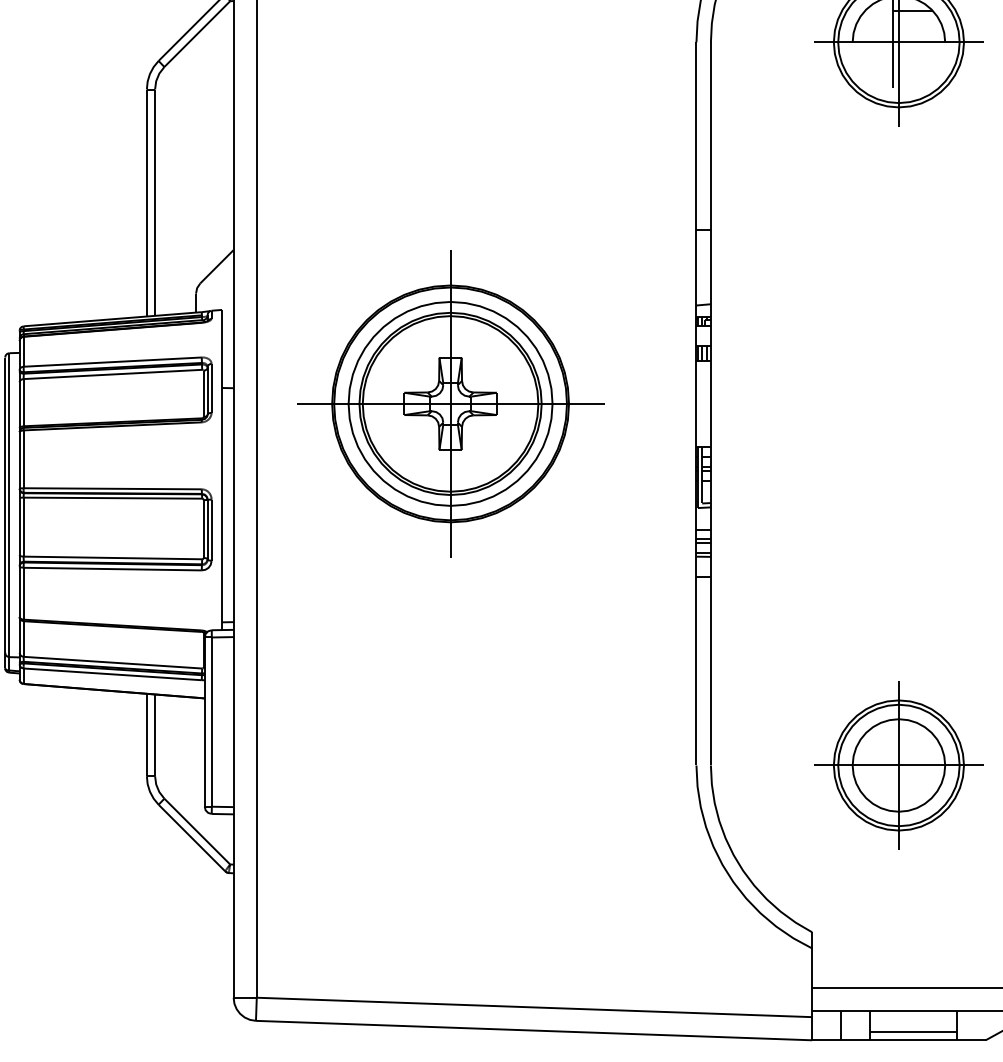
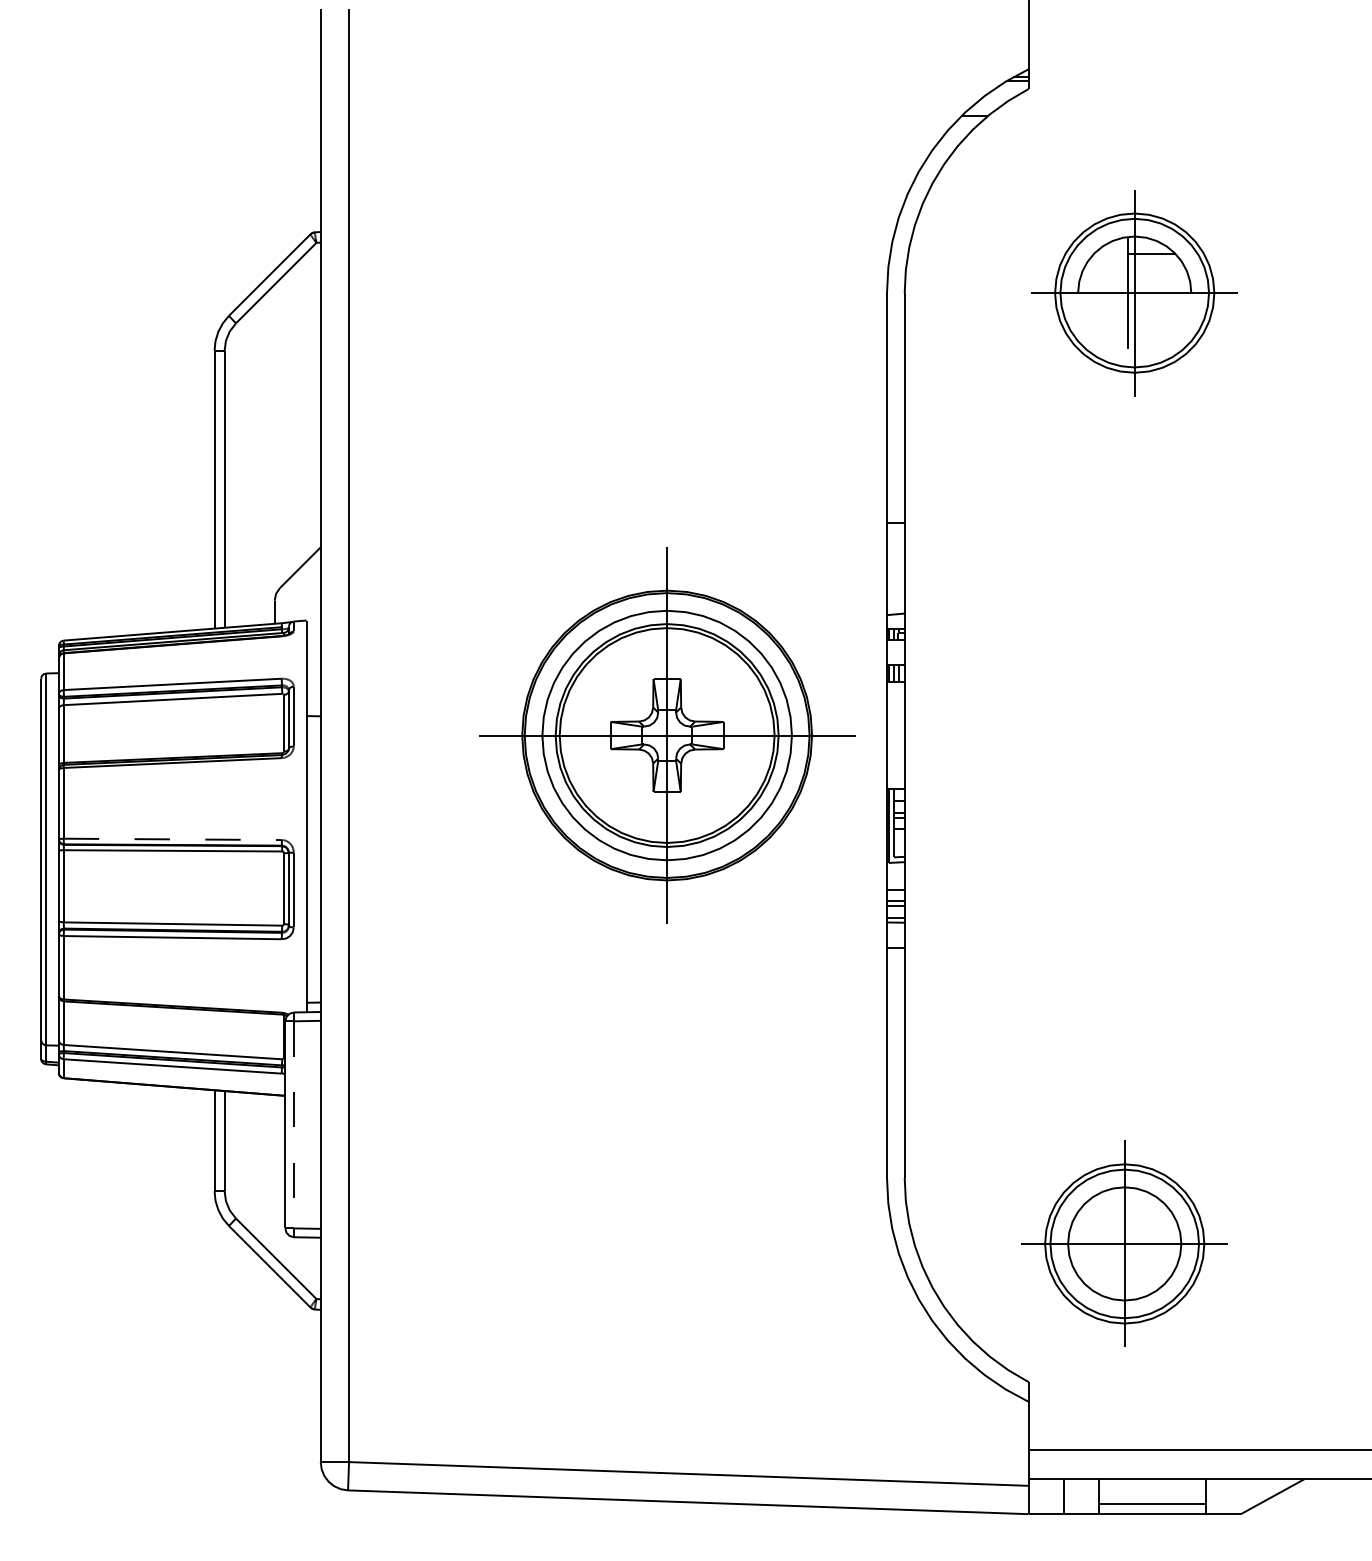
part: (450, 403) -> (667, 735), moved
line: (112, 488) -> (172, 839), solid -> dashed
line: (212, 721) -> (294, 1124), solid -> dashed
part: (898, 765) -> (1124, 1243), moved

